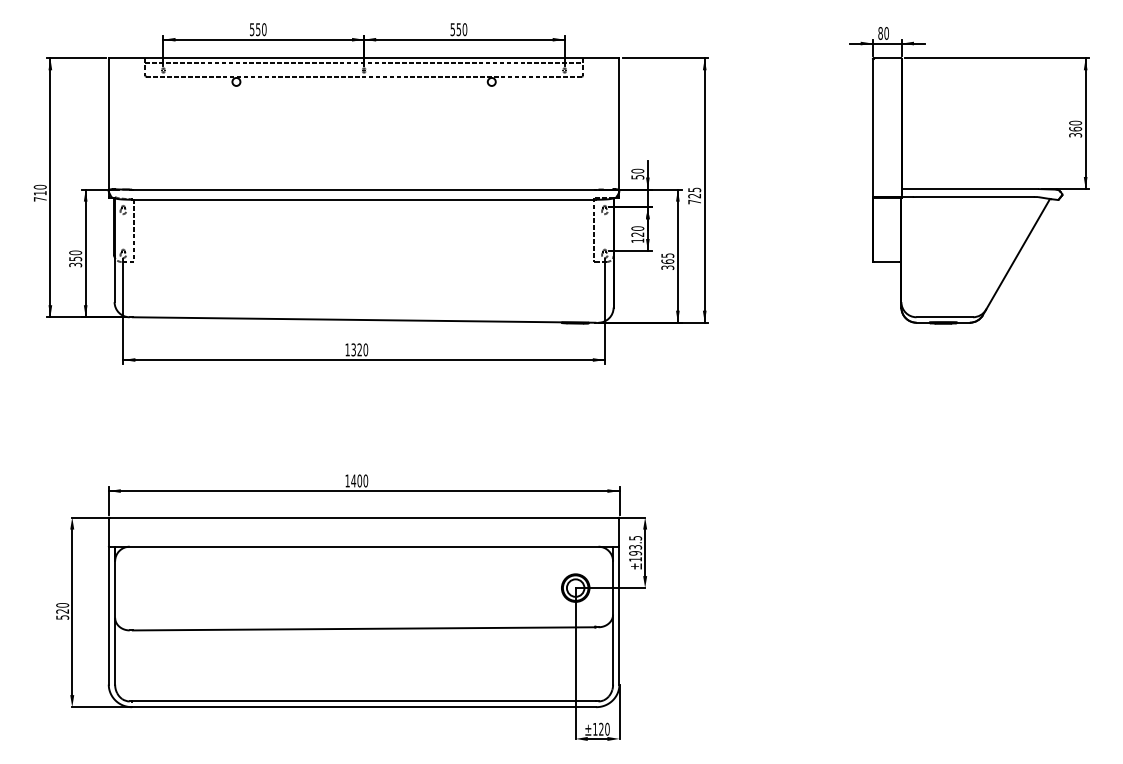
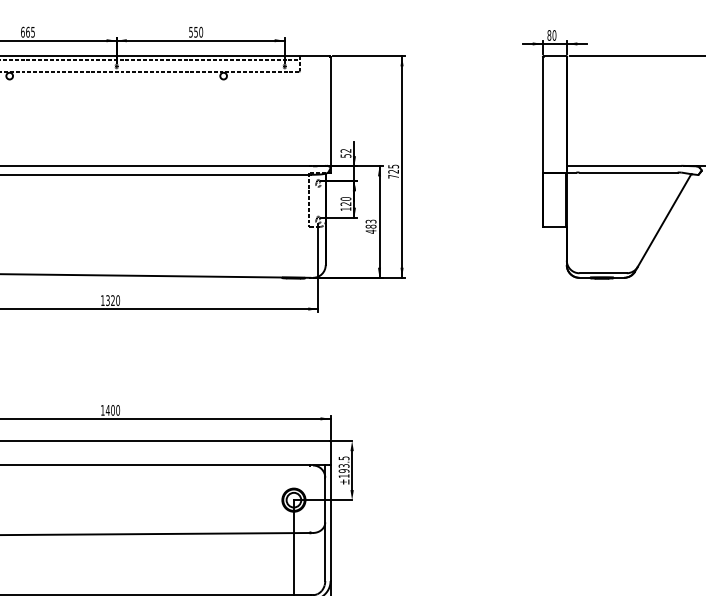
text: (257, 29) -> (27, 32), 550 -> 665
text: (637, 170) -> (345, 150), 50 -> 52
text: (667, 261) -> (370, 226), 365 -> 483

